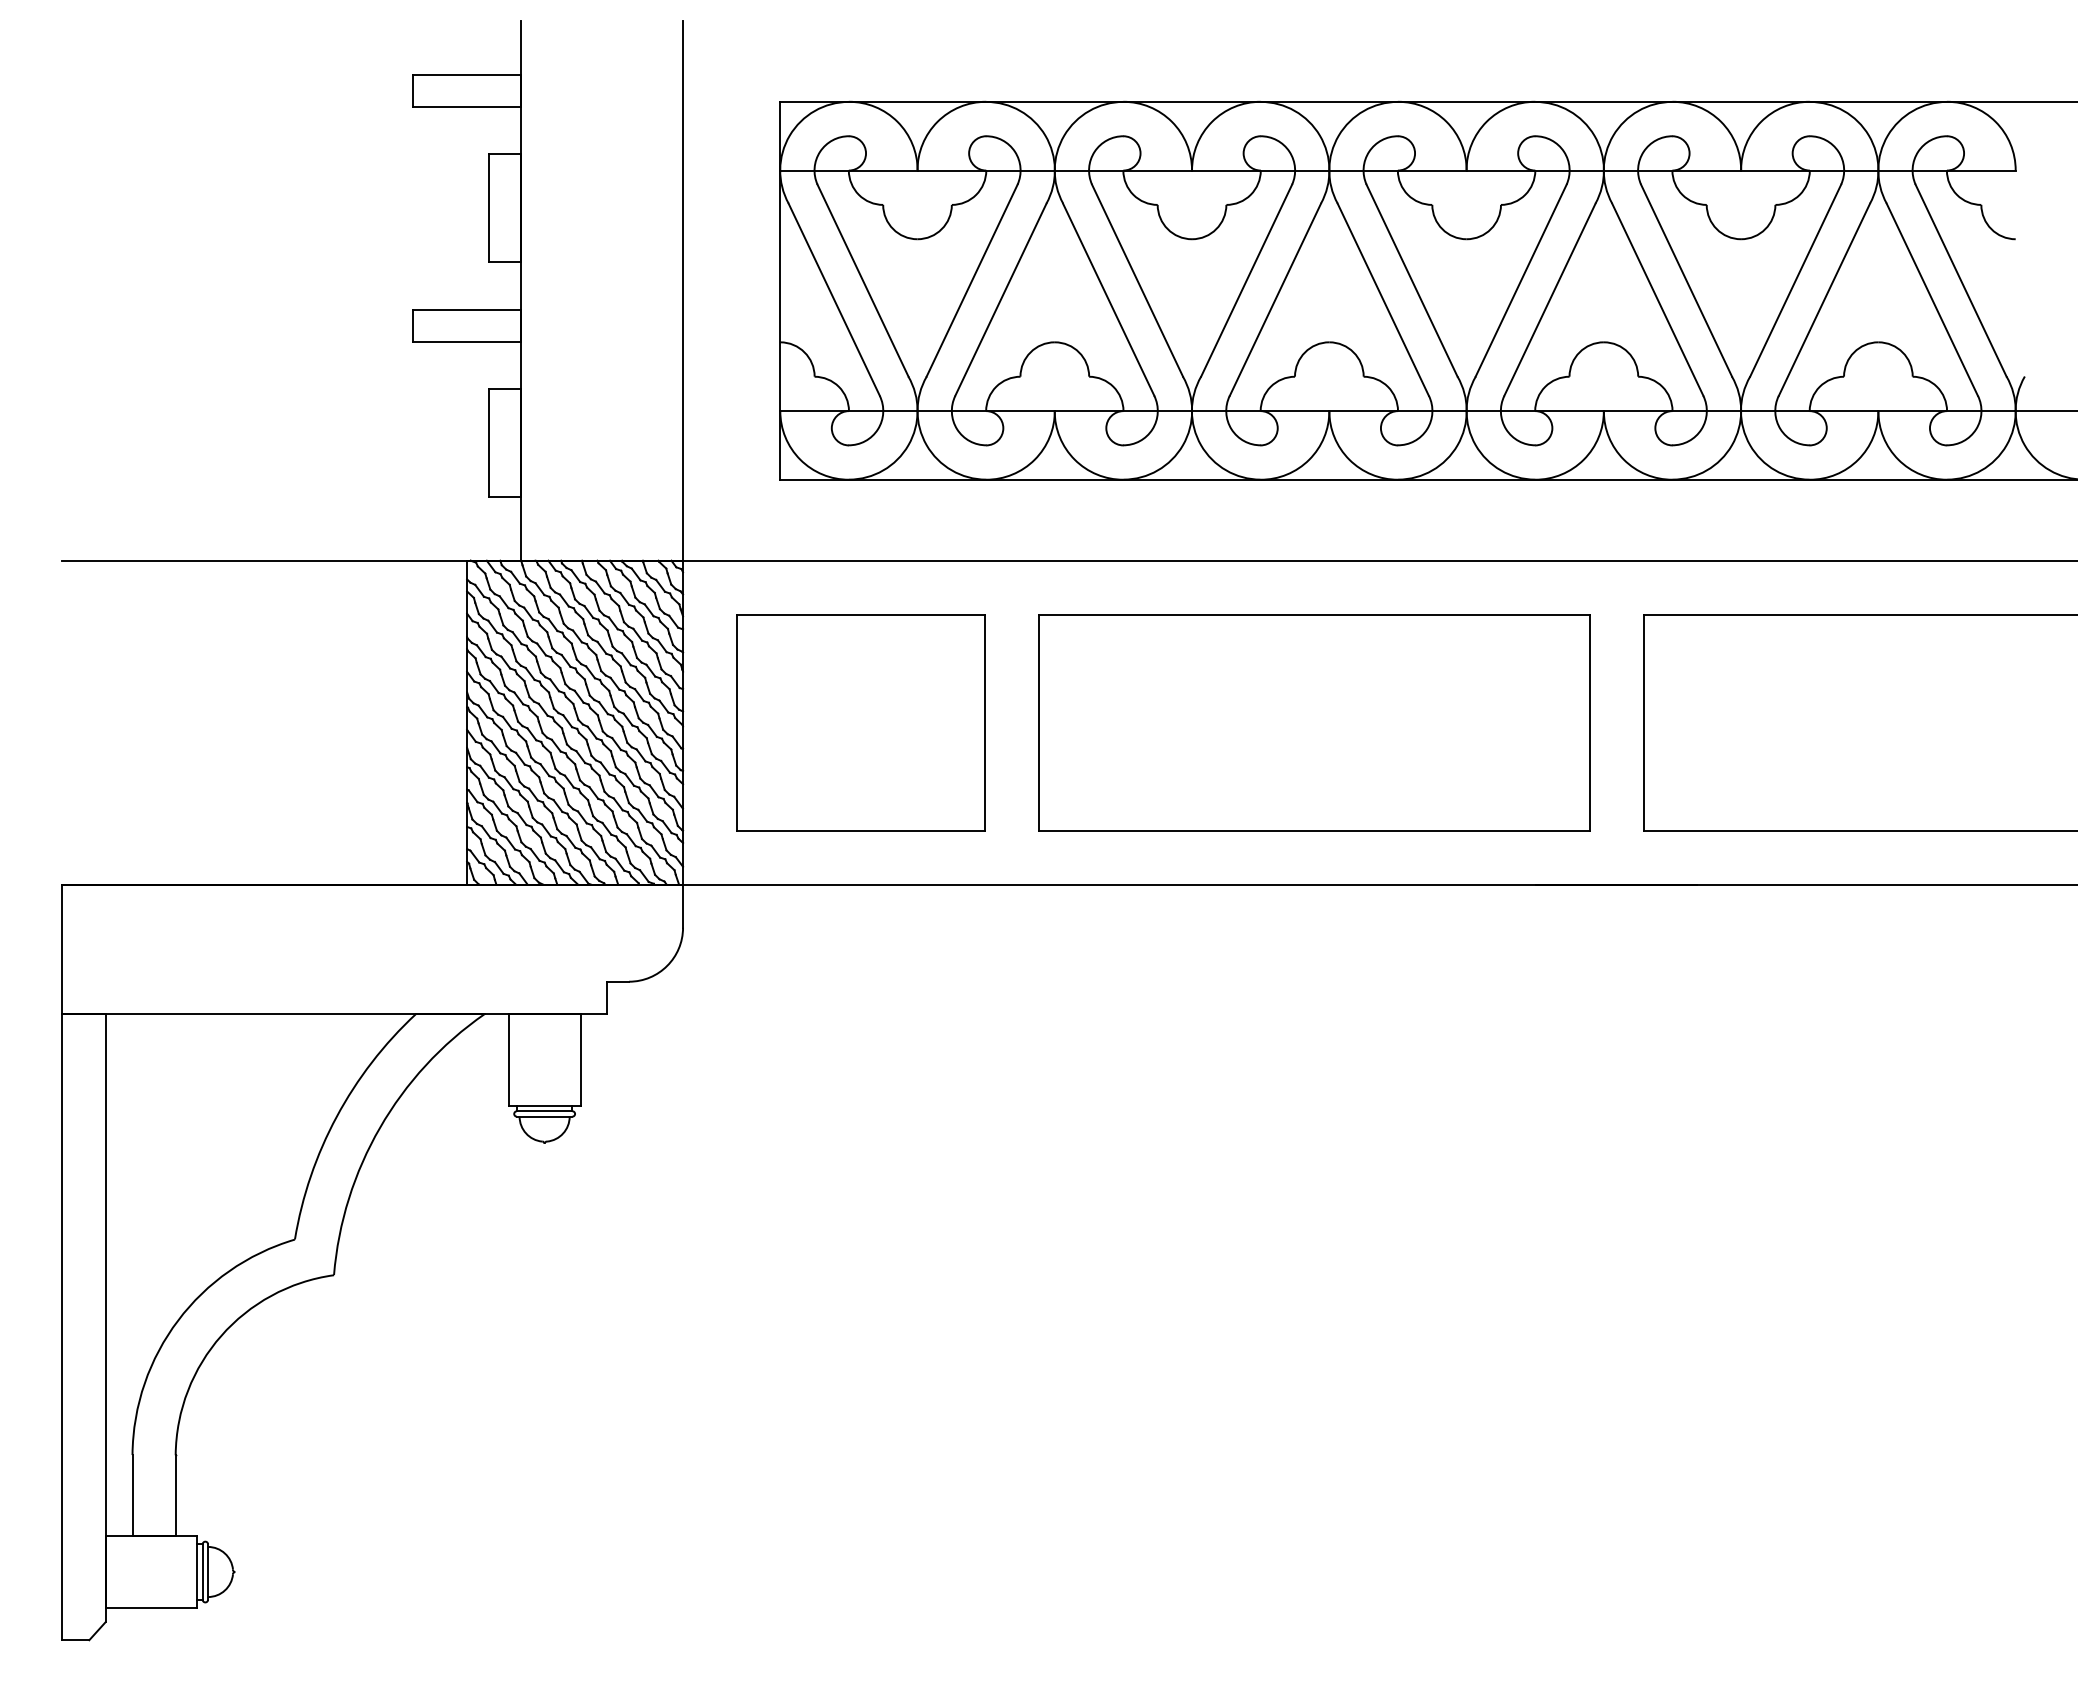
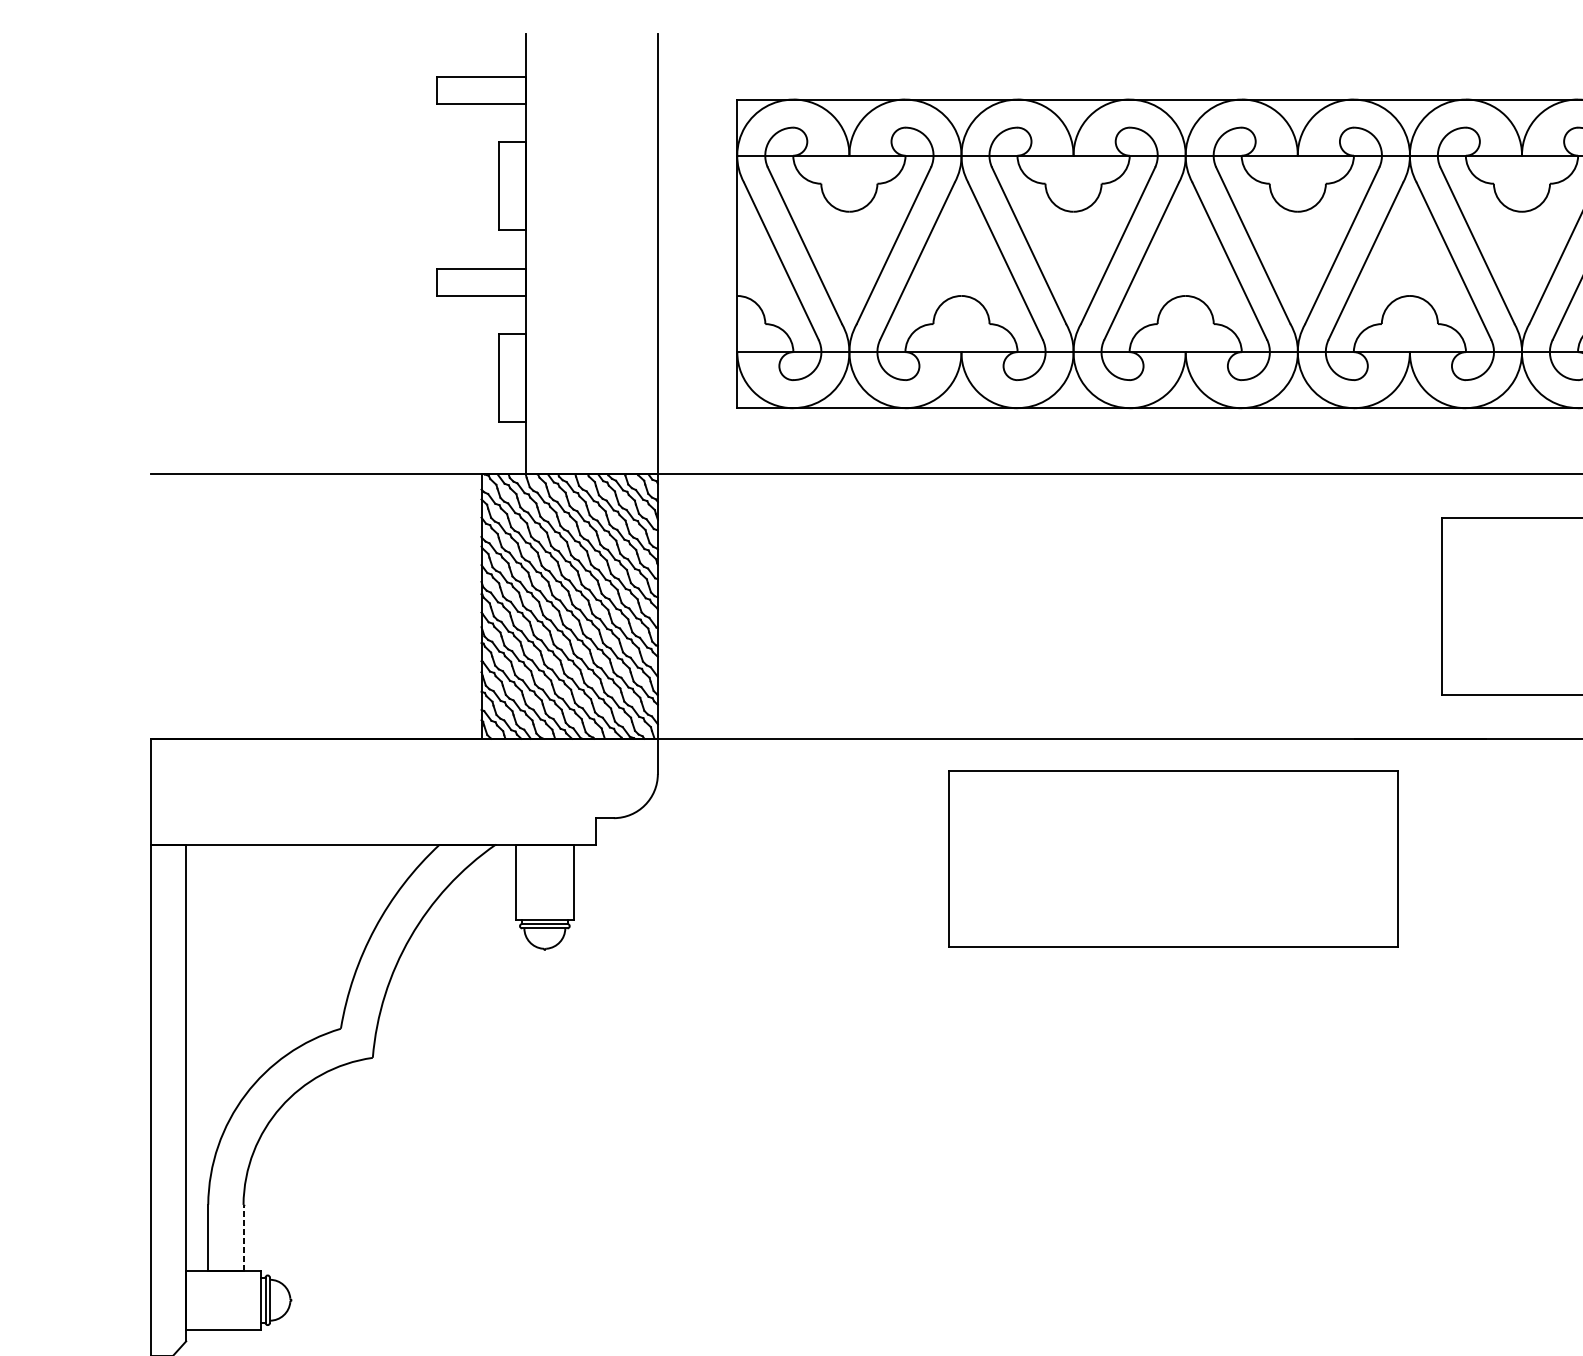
part: (860, 722) -> (802, 606), removed
part: (1314, 722) -> (1173, 858), moved
line: (175, 1495) -> (243, 1237), solid -> dashed

